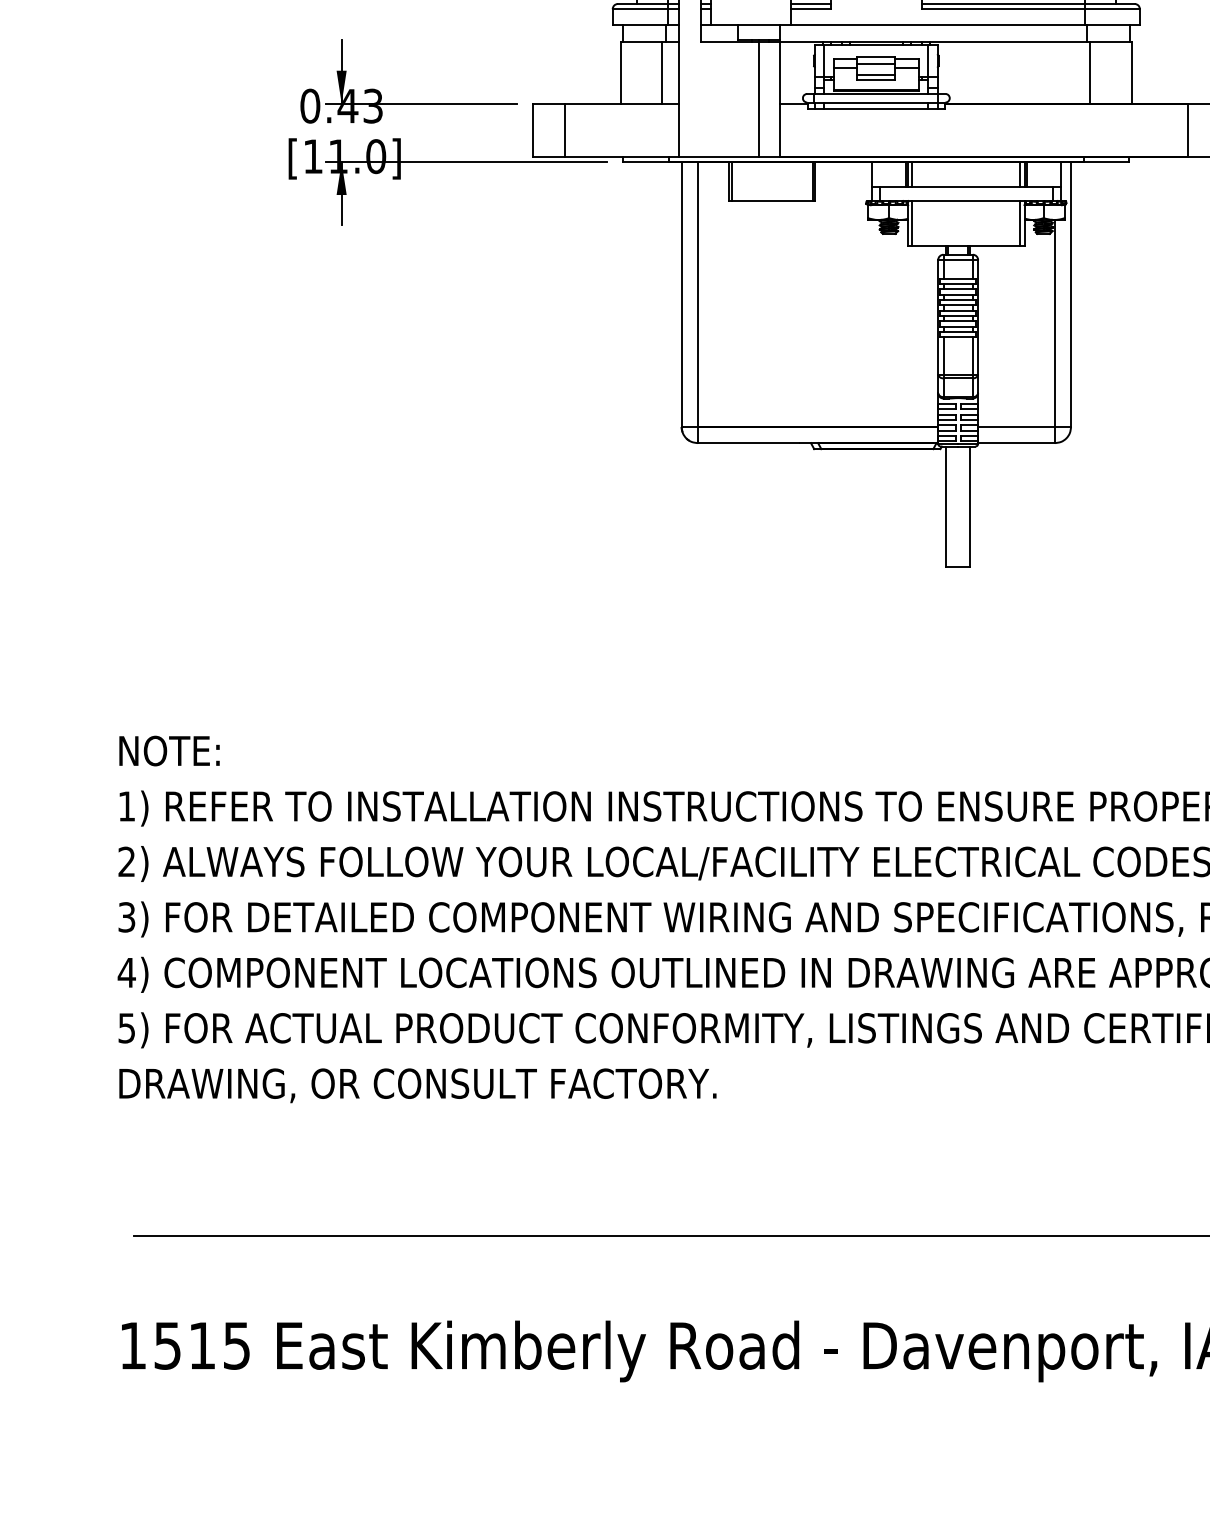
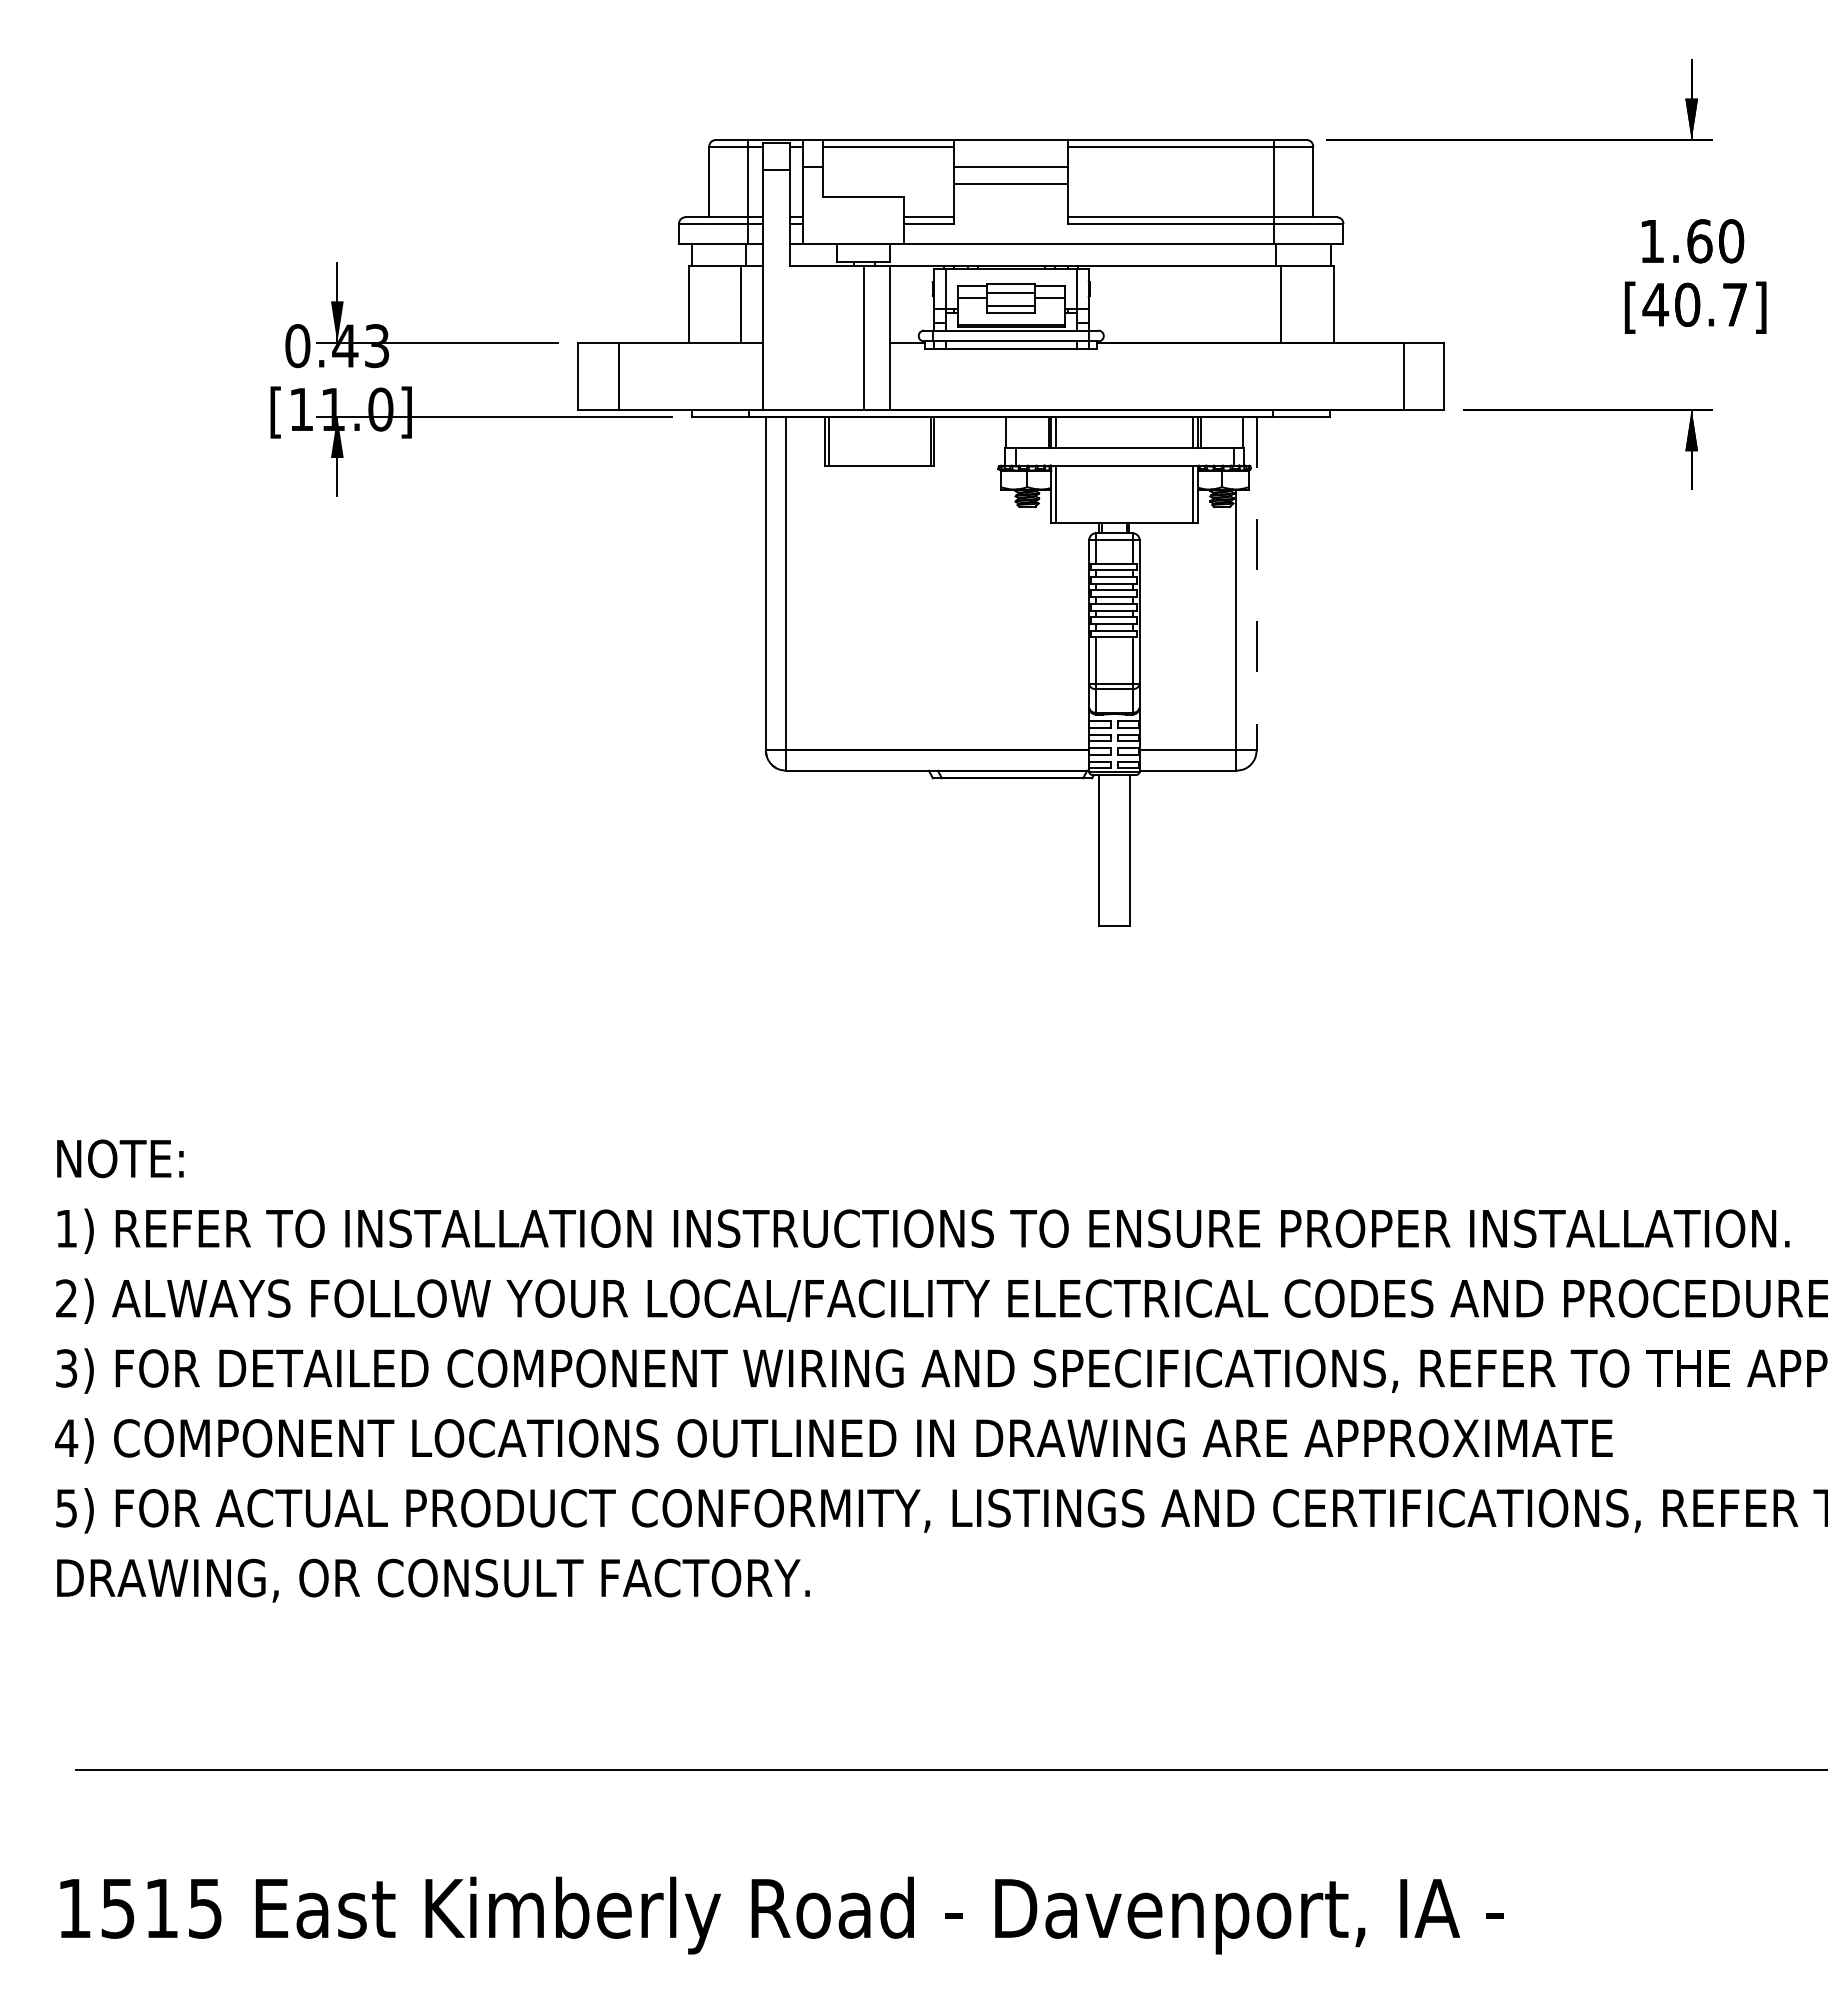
line: (1070, 294) -> (1256, 583), solid -> dashed

